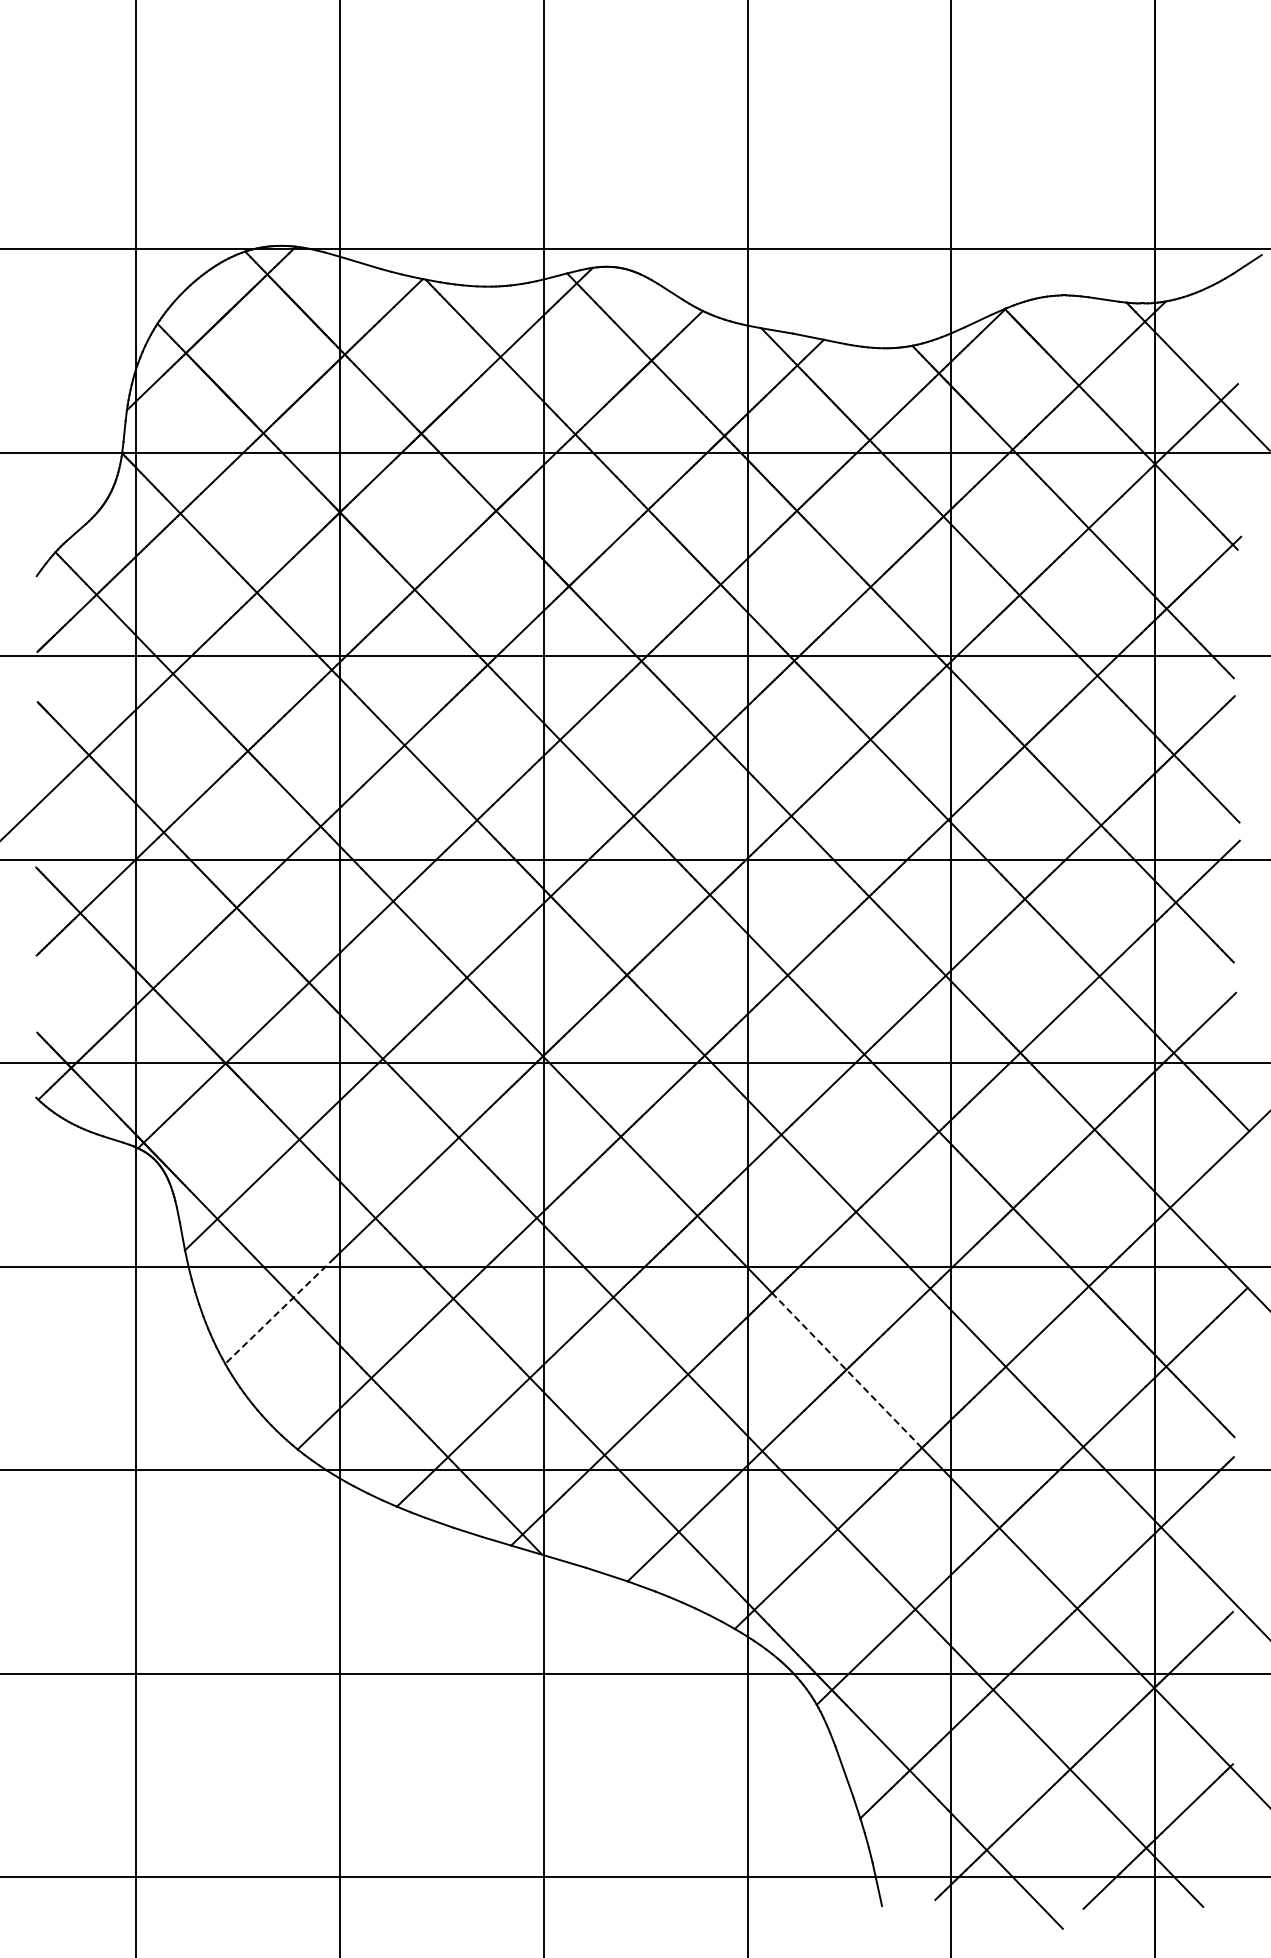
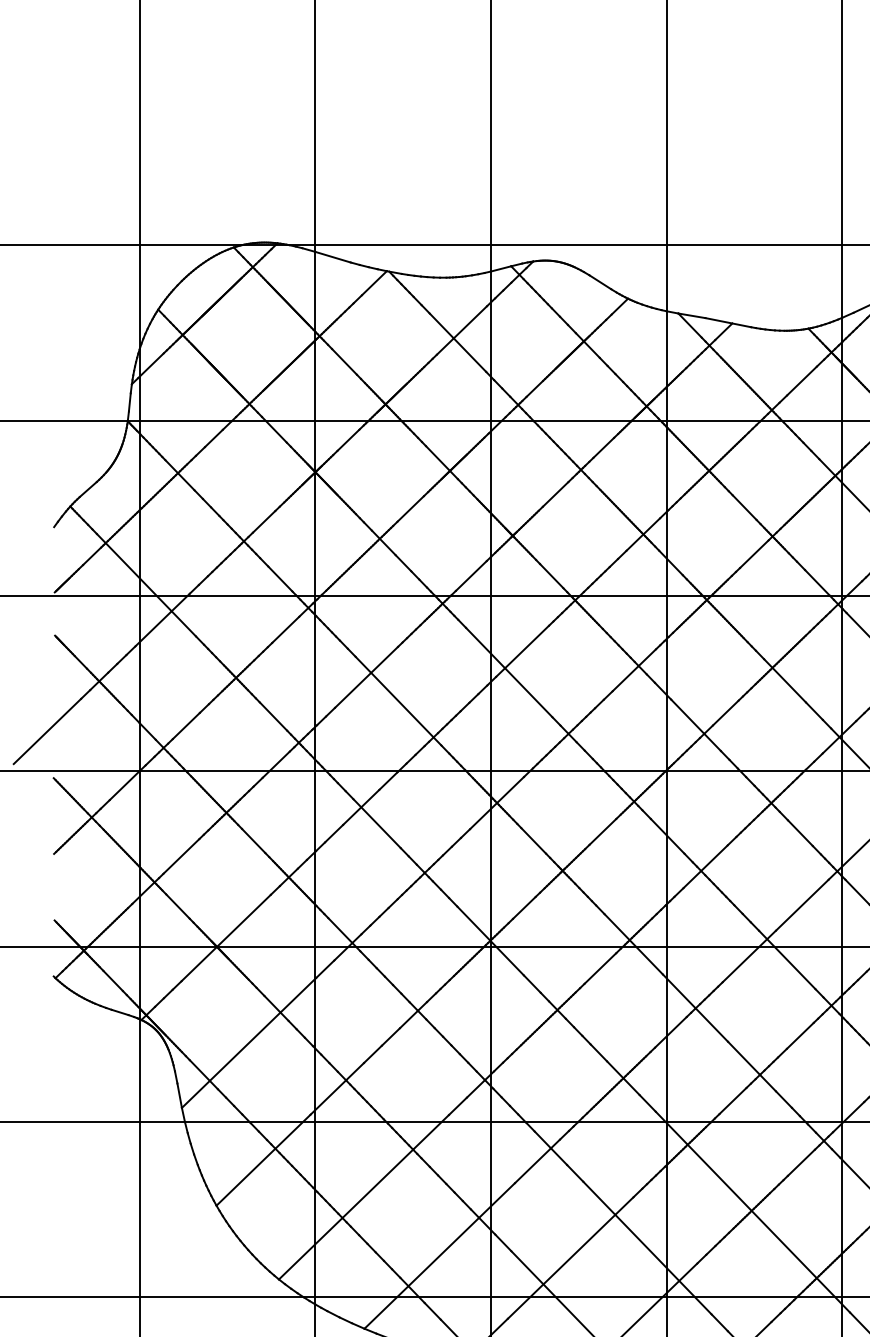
line: (279, 1311) -> (263, 1160), dashed -> solid
line: (847, 1370) -> (752, 1211), dashed -> solid

